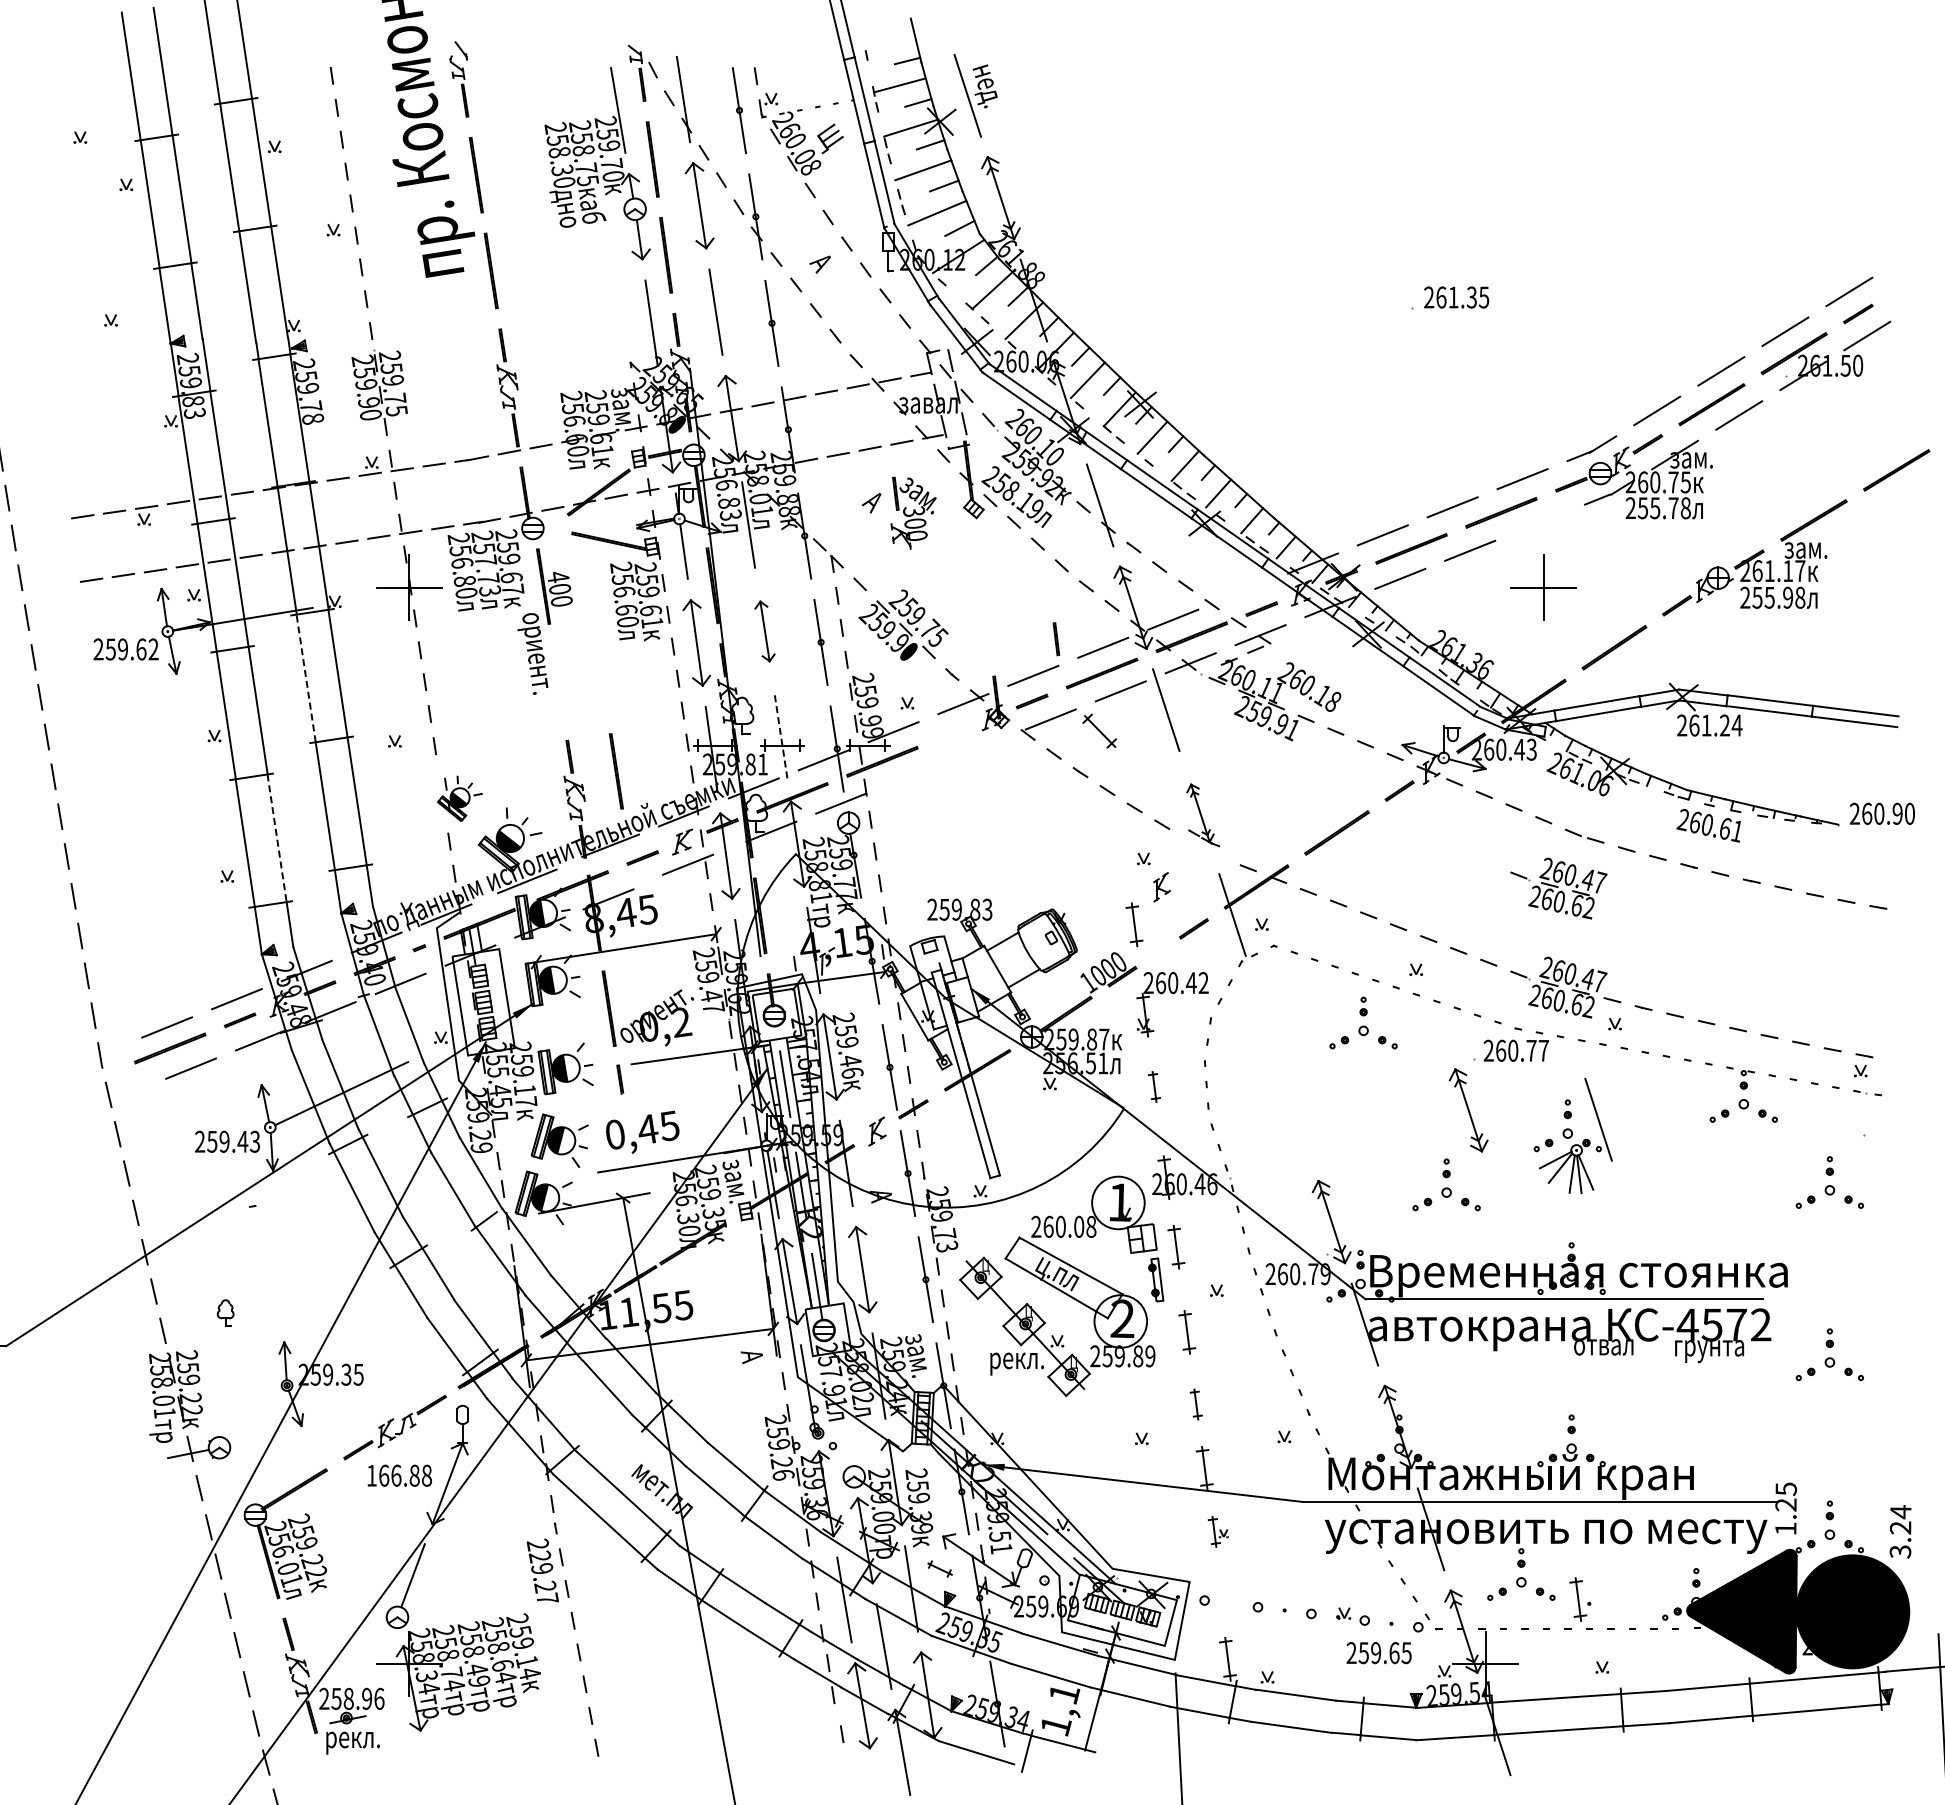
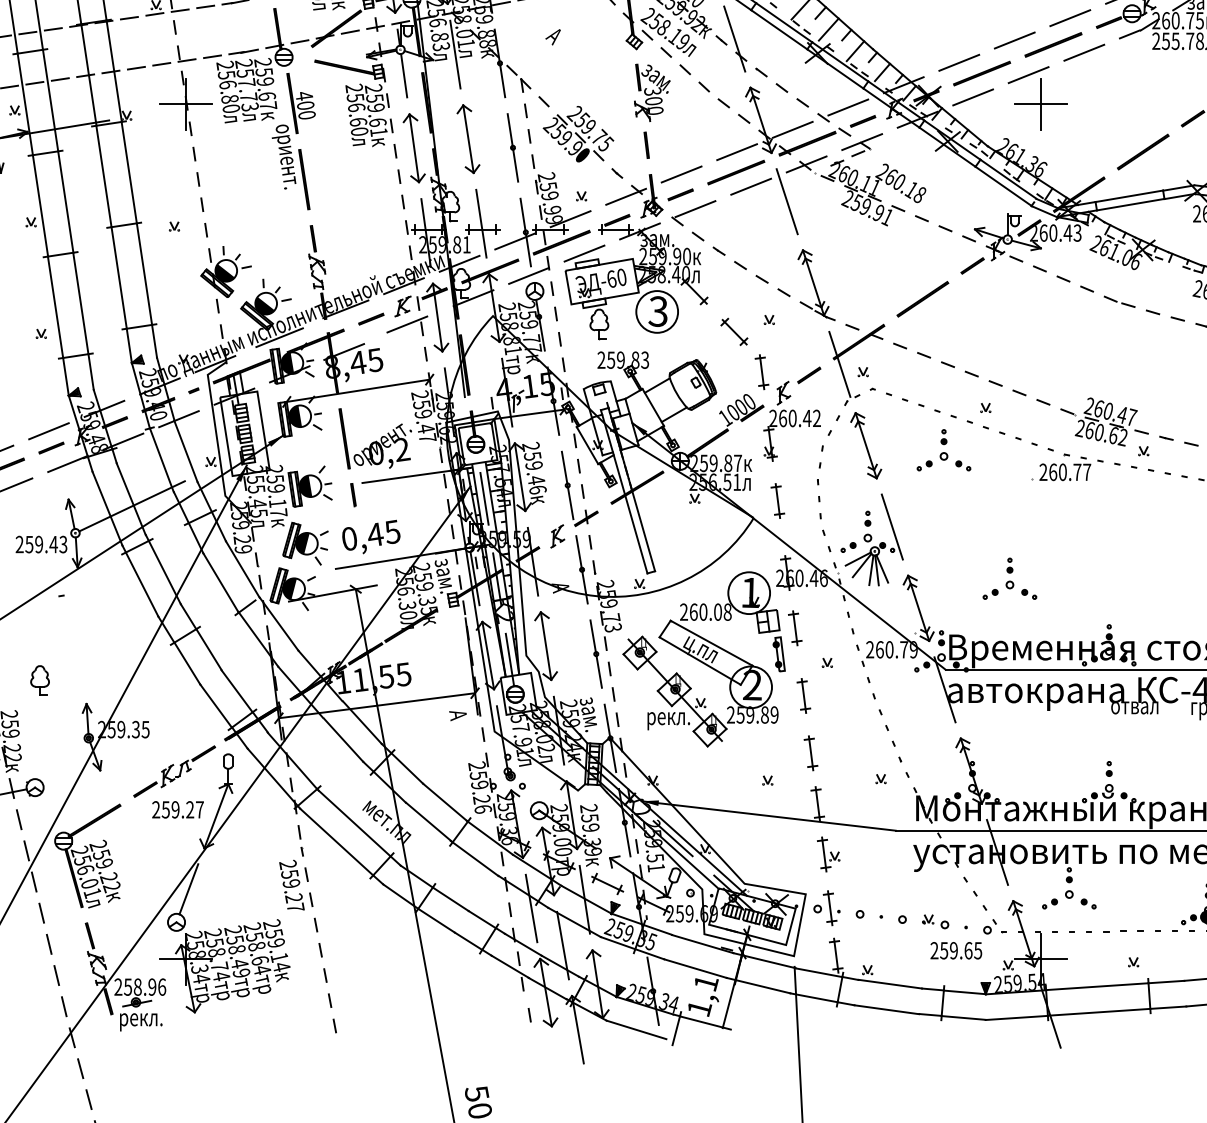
part: (913, 512) -> (652, 92), moved
line: (1540, 522) -> (1084, 52), added
part: (1543, 587) -> (1040, 104), moved
line: (1243, 591) -> (848, 107), added
part: (764, 631) -> (468, 139), size x1.43
line: (1056, 639) -> (646, 145), moved
line: (306, 678) -> (104, 176), dashed -> solid
part: (1099, 730) -> (734, 331), moved
line: (781, 738) -> (481, 224), dashed -> solid
line: (616, 771) -> (304, 179), moved
part: (459, 798) -> (225, 271), size x1.43
part: (975, 804) -> (635, 276), added
part: (1202, 815) -> (816, 285), size x1.43
line: (277, 838) -> (81, 303), dashed -> solid
part: (1161, 887) -> (783, 393), moved
part: (1558, 888) -> (1098, 343), removed
part: (1154, 1086) -> (777, 500), size x1.43
part: (1468, 1110) -> (866, 445), moved
part: (1572, 1135) -> (871, 539), moved
part: (225, 1312) -> (39, 680), size x1.43
part: (1196, 1404) -> (811, 753), size x1.43
text: (398, 1475) -> (177, 809), 166.88 -> 259.27
part: (1217, 1531) -> (827, 854), size x1.43
text: (539, 1556) -> (289, 874), 229.27 -> 259.27
part: (939, 1568) -> (607, 883), size x1.67
part: (1580, 1599) -> (831, 908), moved

